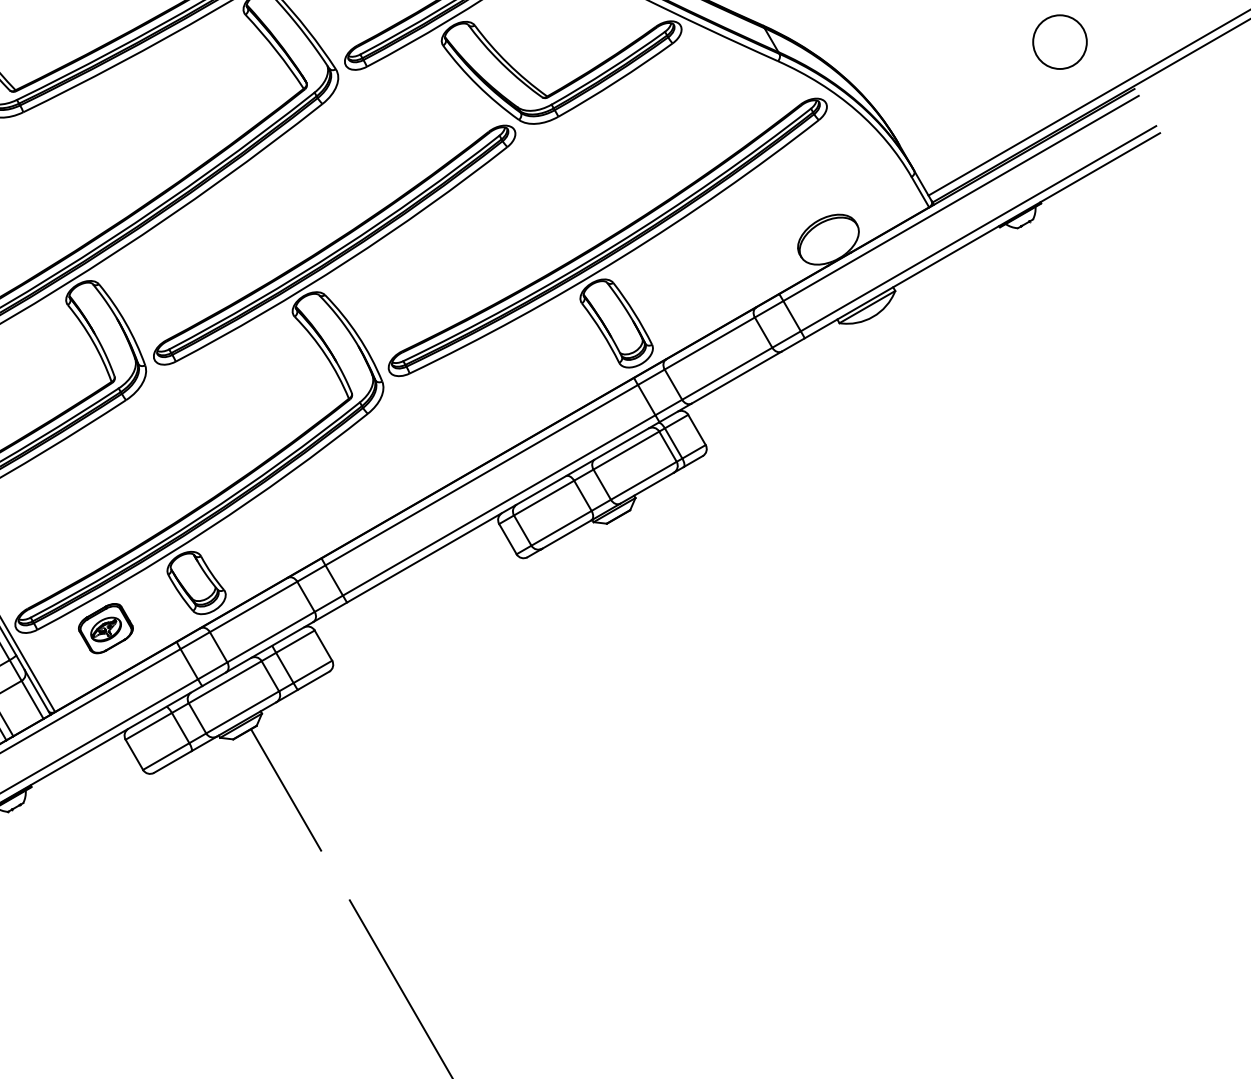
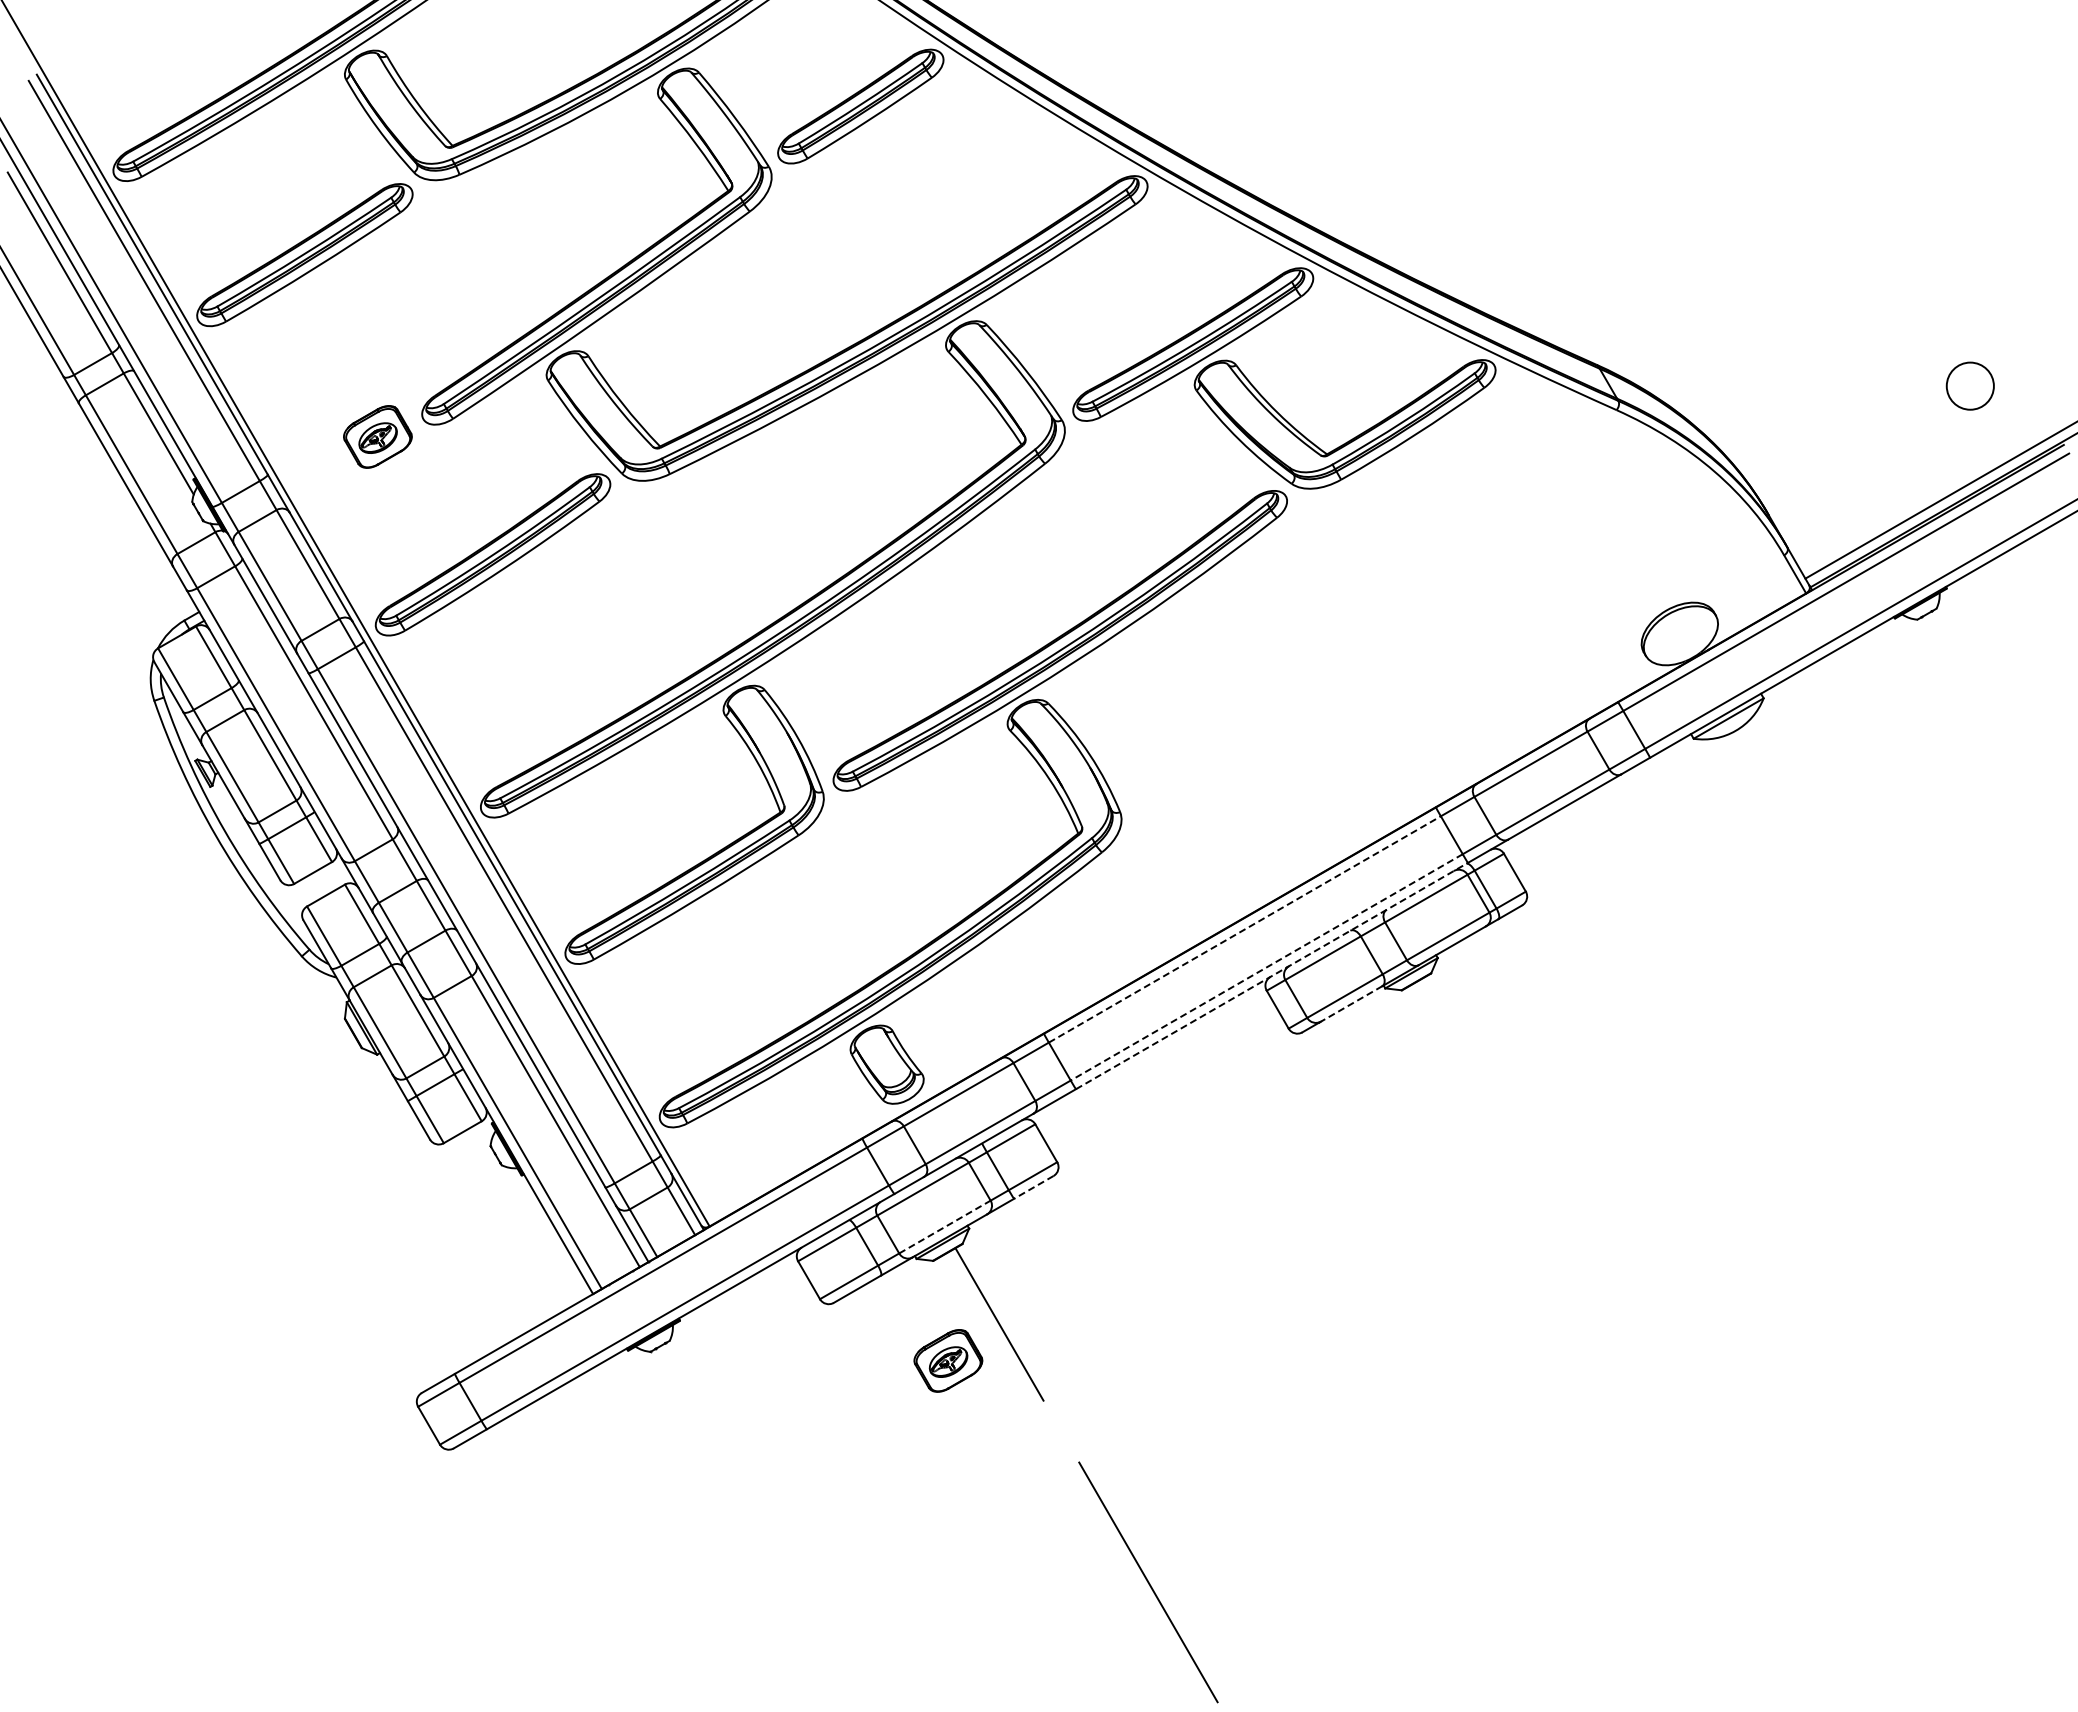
circle: (1060, 41) -> (1970, 385), size x0.7
part: (607, 237) -> (1402, 631), removed
line: (482, 475) -> (1245, 929), solid -> dashed
line: (498, 505) -> (1266, 967), solid -> dashed
line: (503, 511) -> (1272, 975), solid -> dashed
line: (566, 535) -> (1351, 1004), solid -> dashed
part: (106, 628) -> (948, 1360), moved
line: (313, 680) -> (1033, 1187), solid -> dashed
line: (242, 712) -> (944, 1227), solid -> dashed

